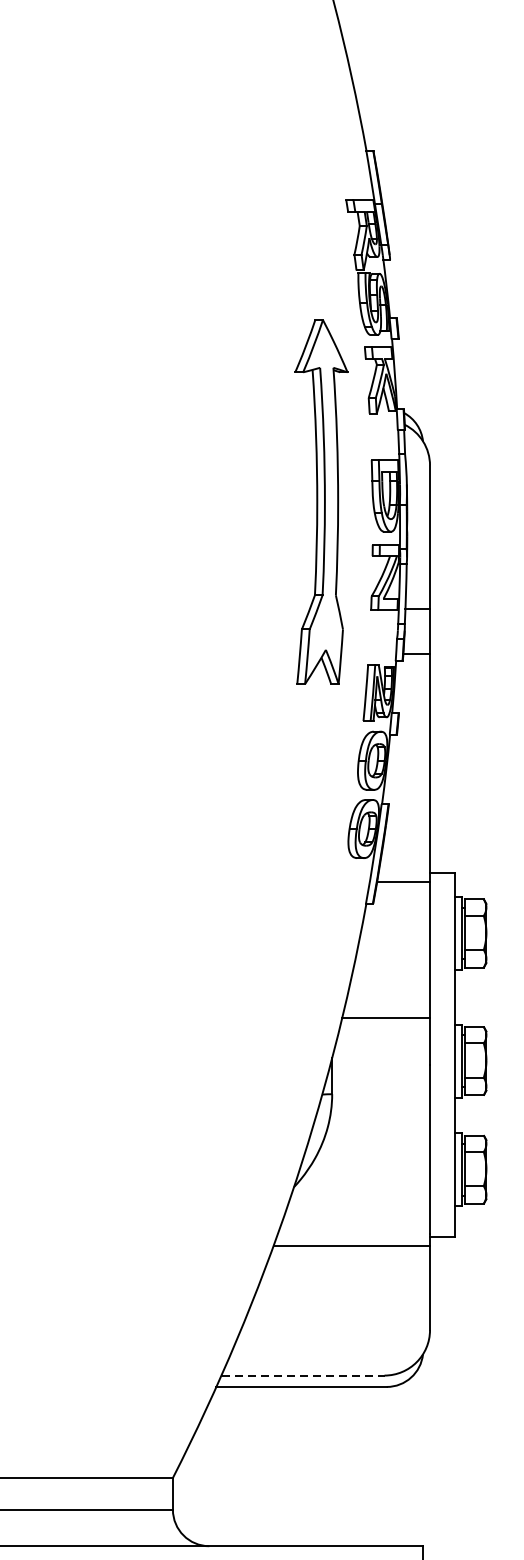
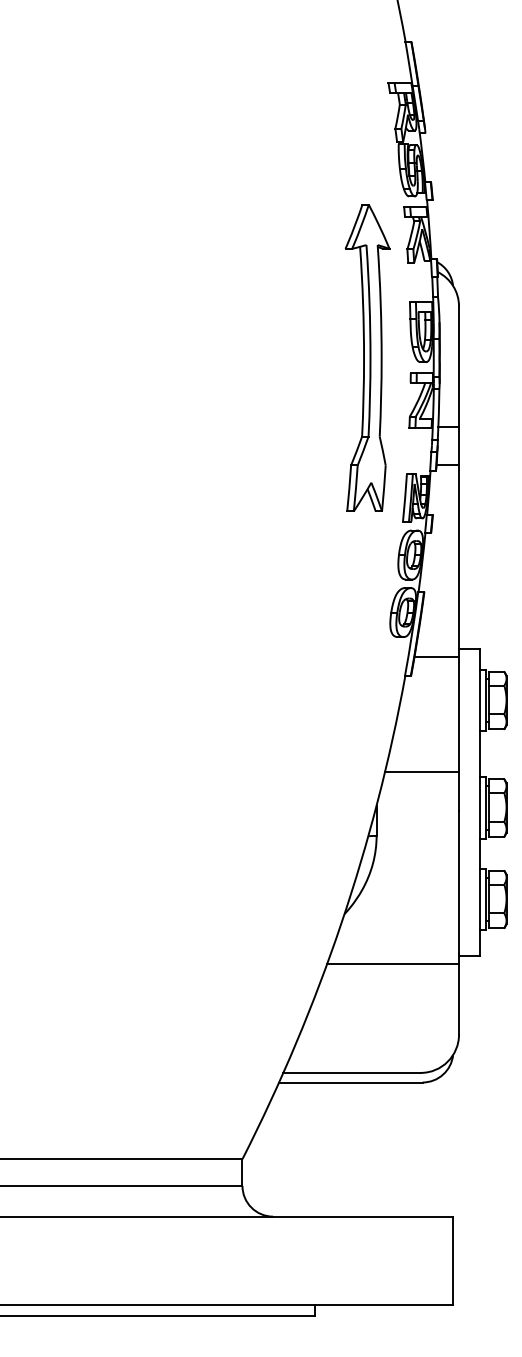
part: (321, 501) -> (367, 357), moved
line: (303, 1375) -> (352, 1072), dashed -> solid

